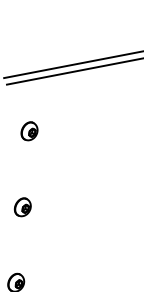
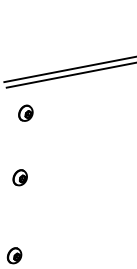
part: (29, 130) -> (25, 112), moved
part: (22, 206) -> (19, 177), moved

